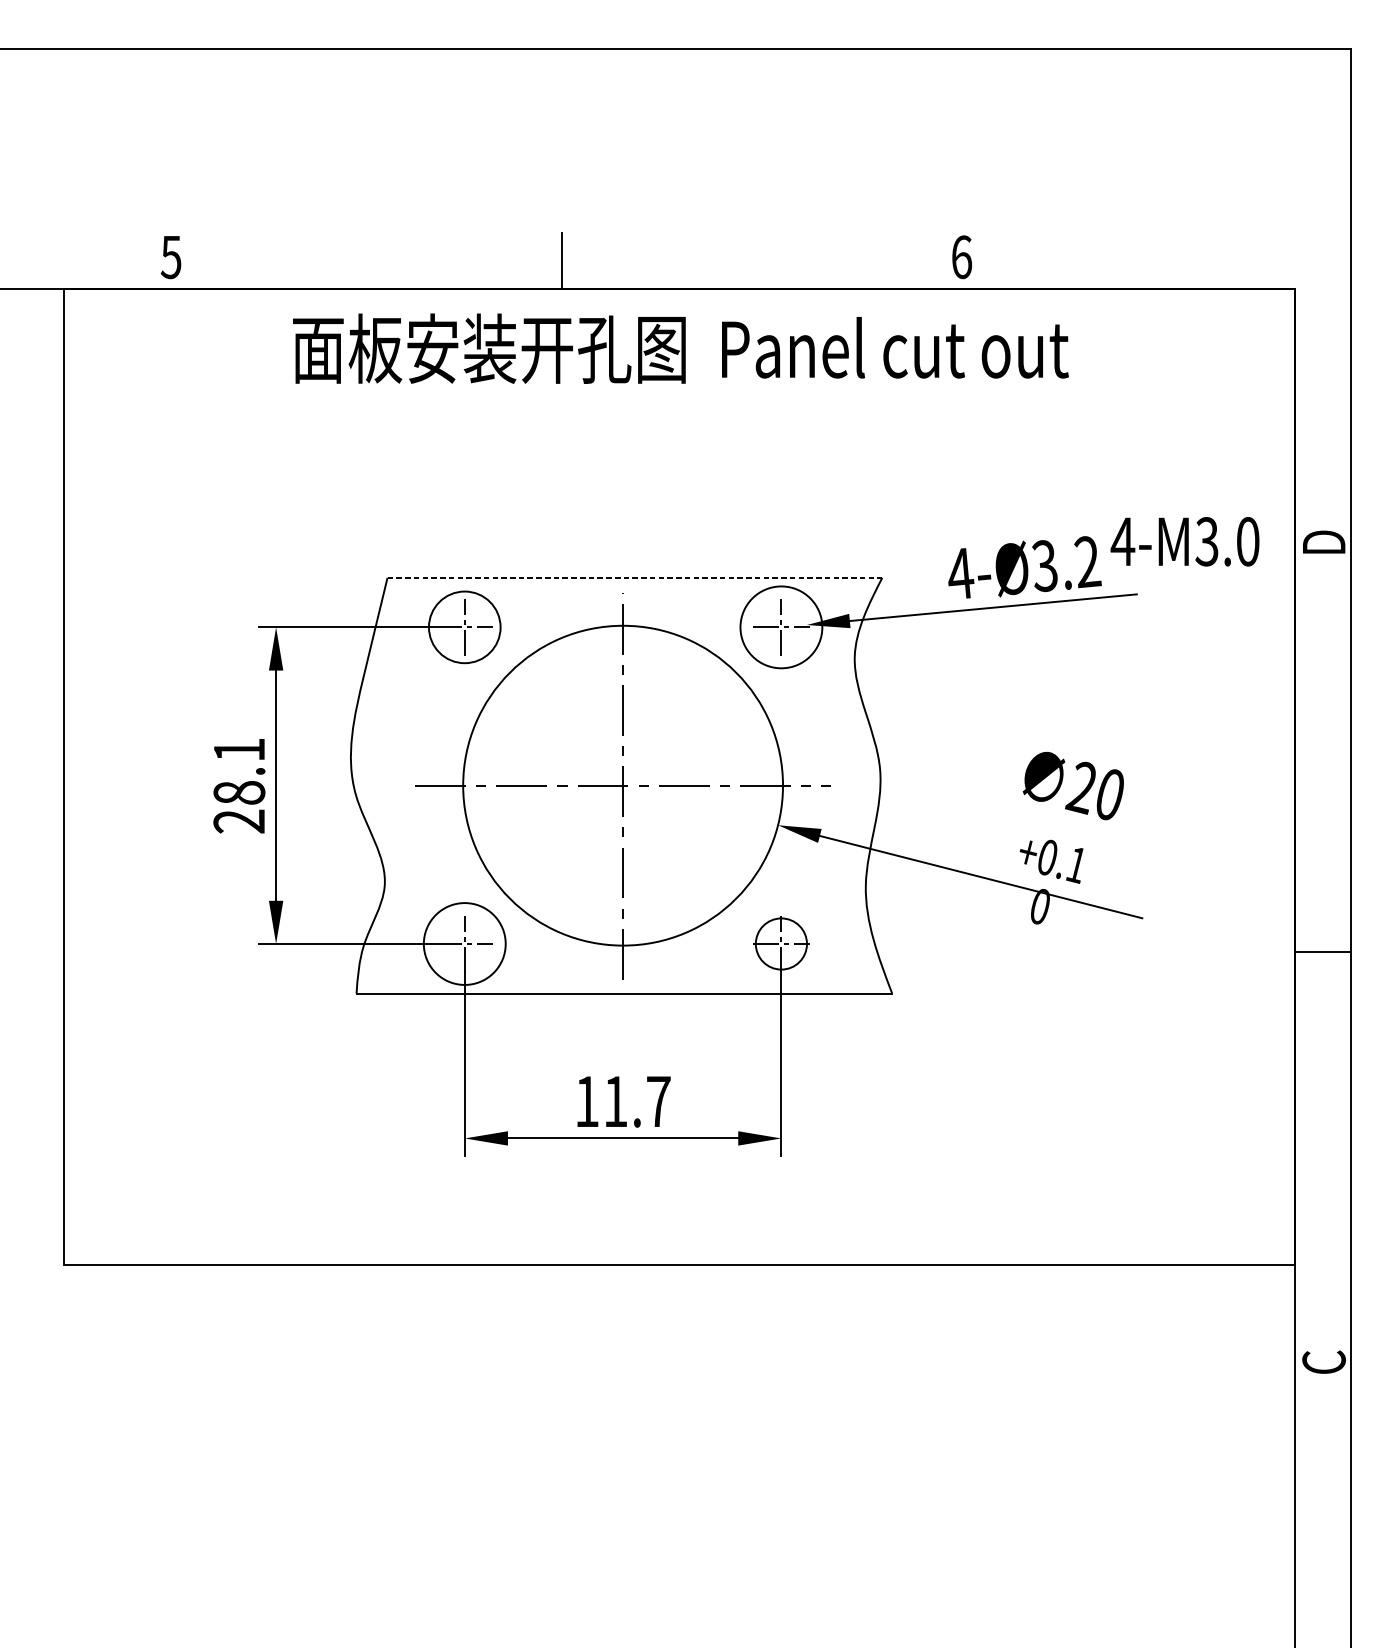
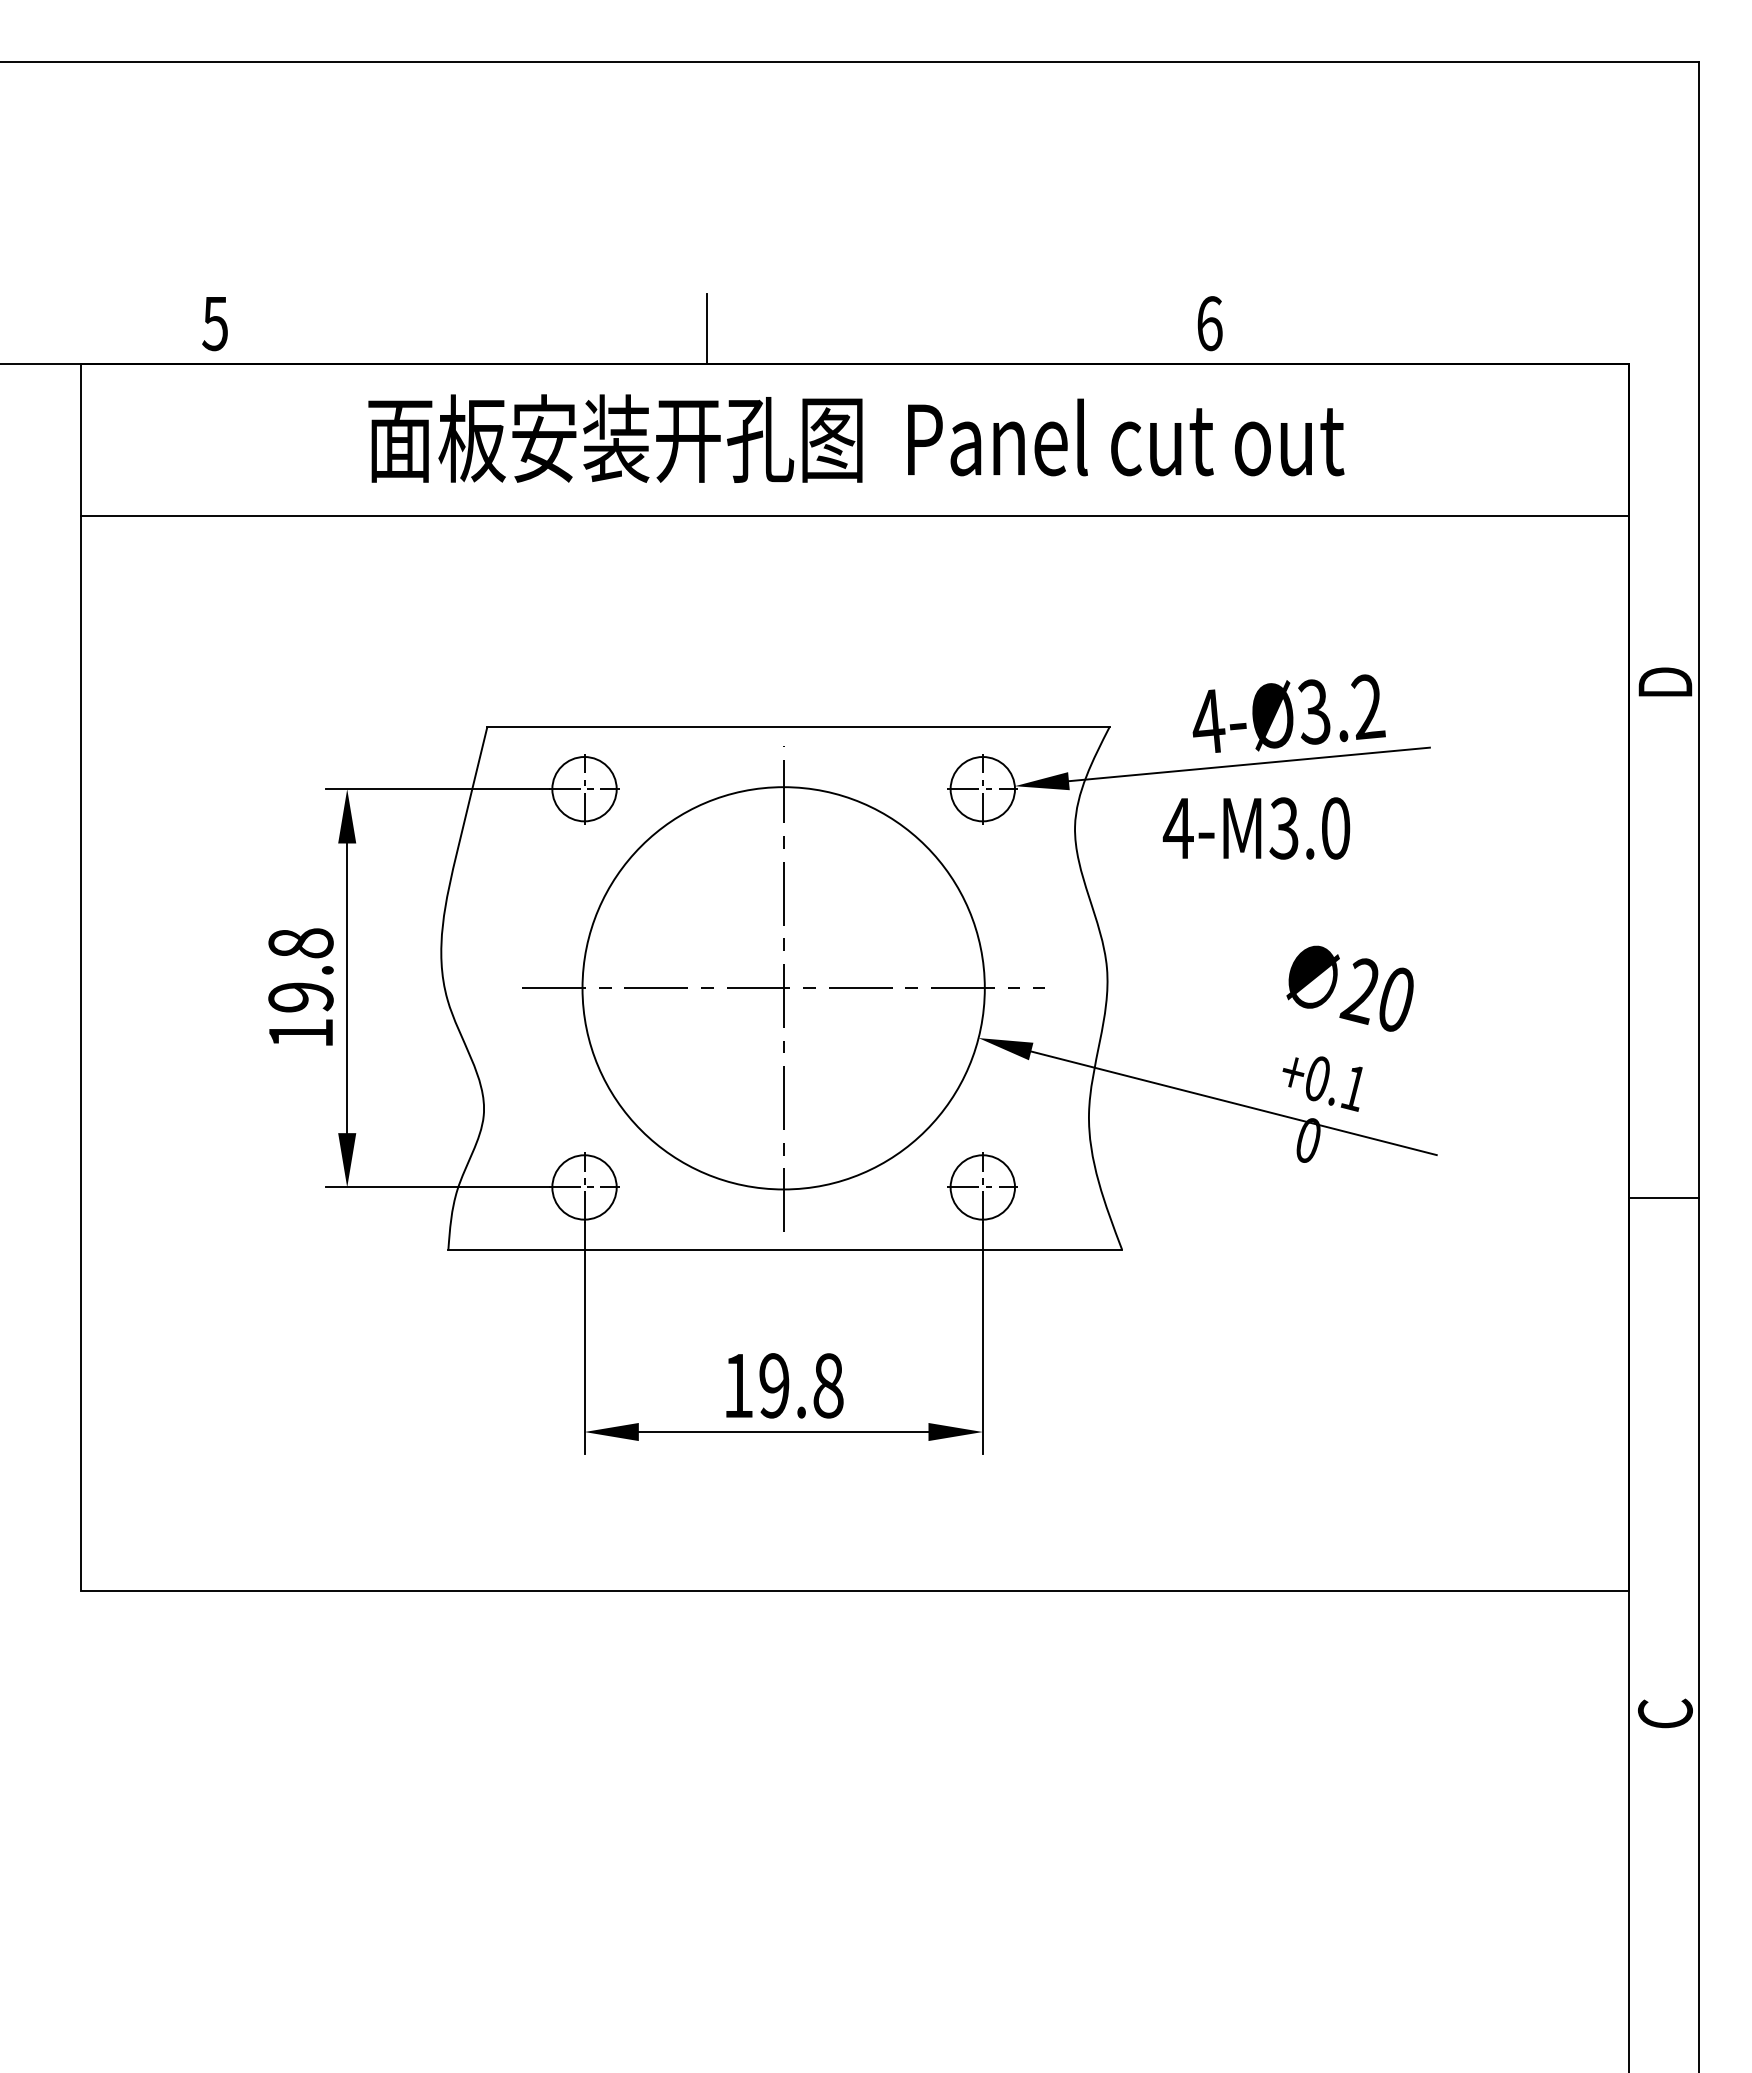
line: (679, 409) -> (854, 515), added
text: (1185, 541) -> (1256, 828), moved
line: (635, 577) -> (799, 726), dashed -> solid
circle: (464, 627) -> (584, 789), size x0.71
circle: (781, 627) -> (982, 789), size x0.62
text: (238, 785) -> (300, 988), 28.1 -> 19.8
circle: (464, 944) -> (584, 1187), size x0.62
text: (637, 1101) -> (801, 1385), 11.7 -> 19.8

